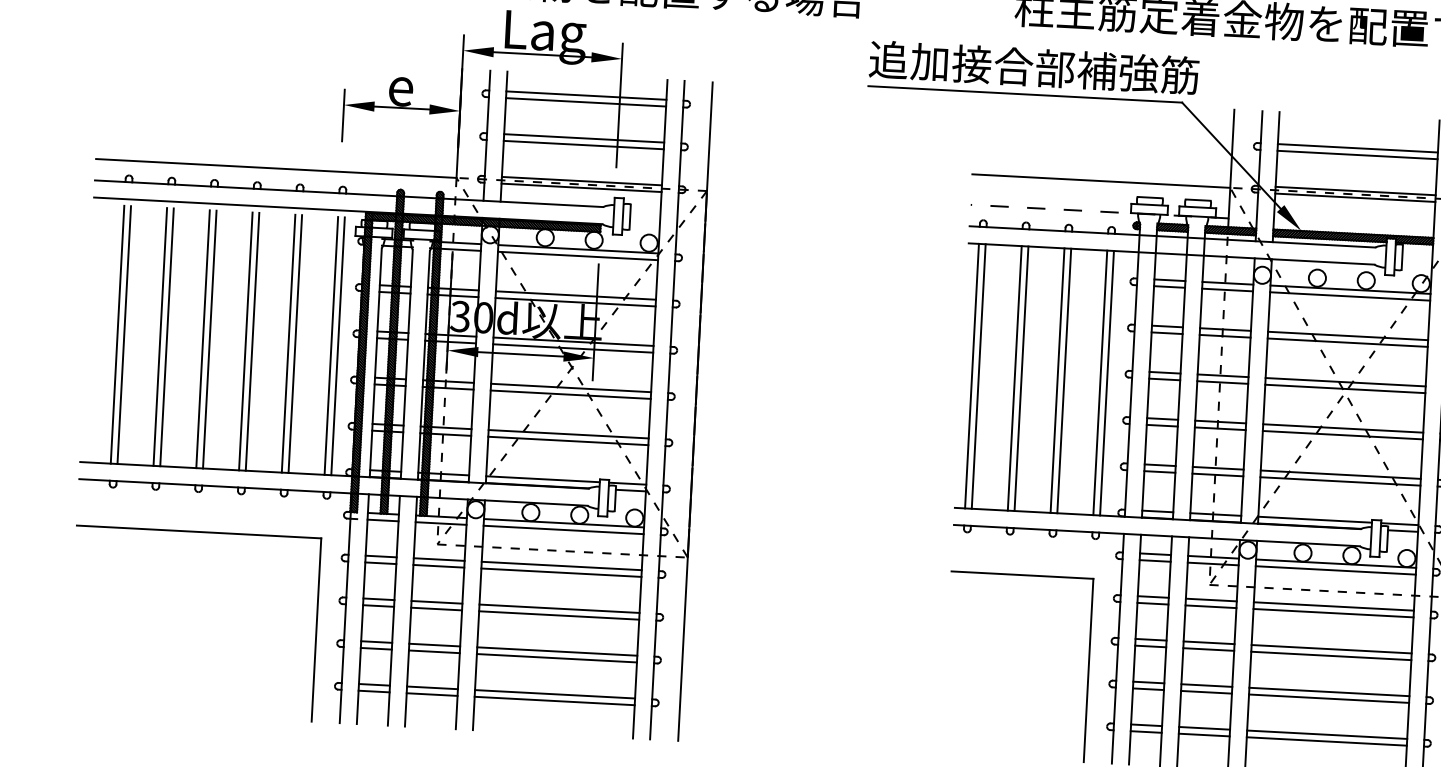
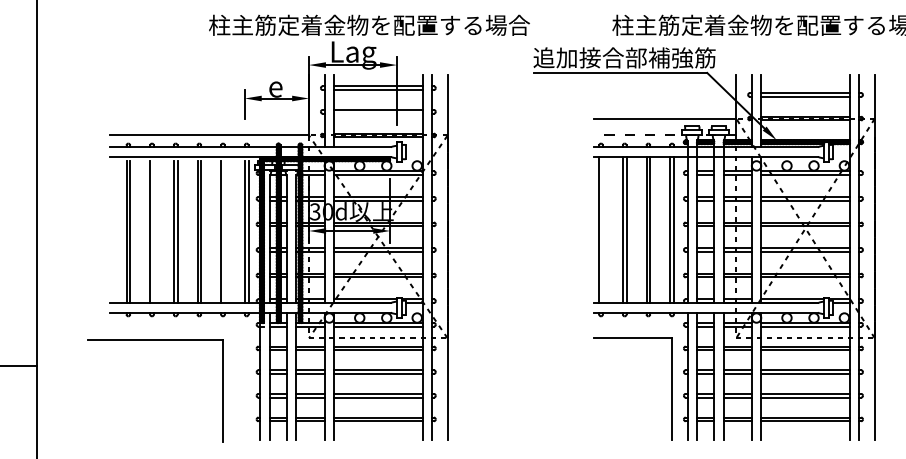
line: (584, 144) -> (378, 113), removed
line: (166, 336) -> (153, 231), removed
line: (294, 343) -> (224, 231), removed
line: (978, 375) -> (602, 229), removed
part: (199, 532) -> (155, 340), moved

